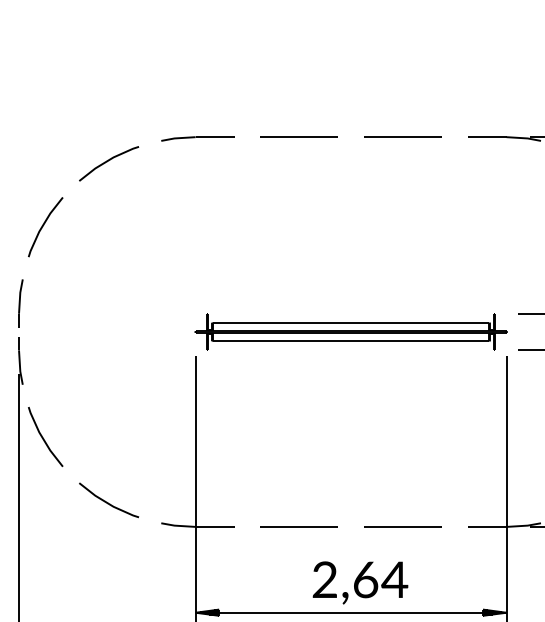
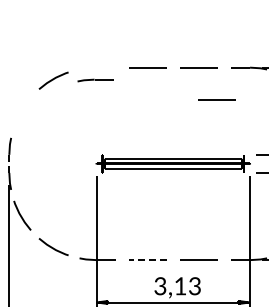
part: (197, 138) -> (95, 80), moved
line: (438, 201) -> (216, 99), added
line: (45, 225) -> (22, 111), removed
line: (298, 527) -> (147, 260), solid -> dashed
text: (359, 580) -> (177, 286), 2,64 -> 3,13

